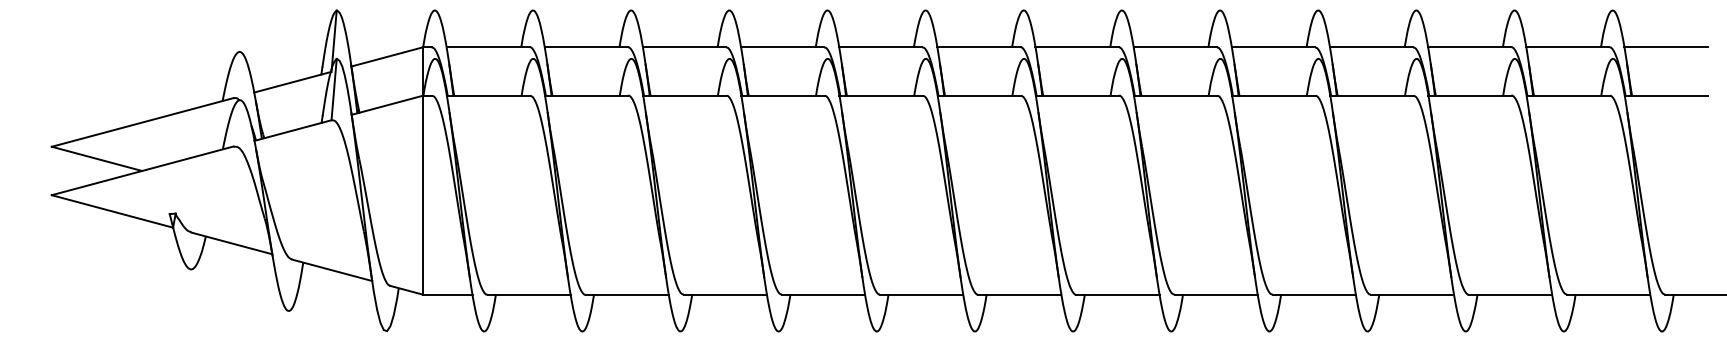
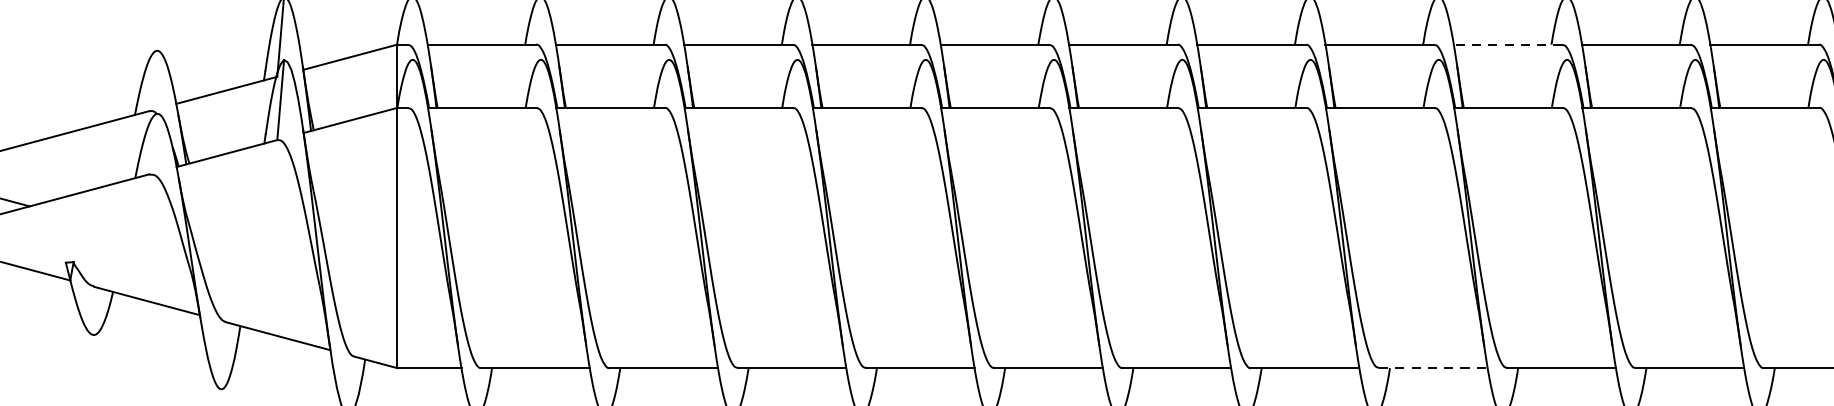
line: (1273, 47) -> (1508, 45), solid -> dashed
line: (1216, 294) -> (1433, 367), solid -> dashed

